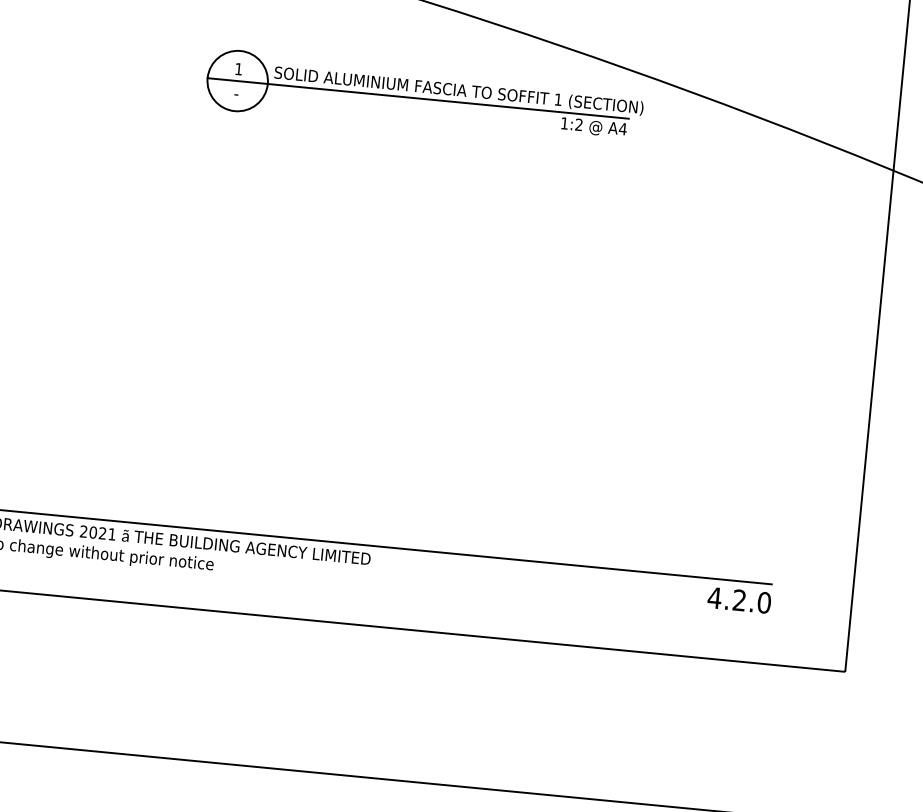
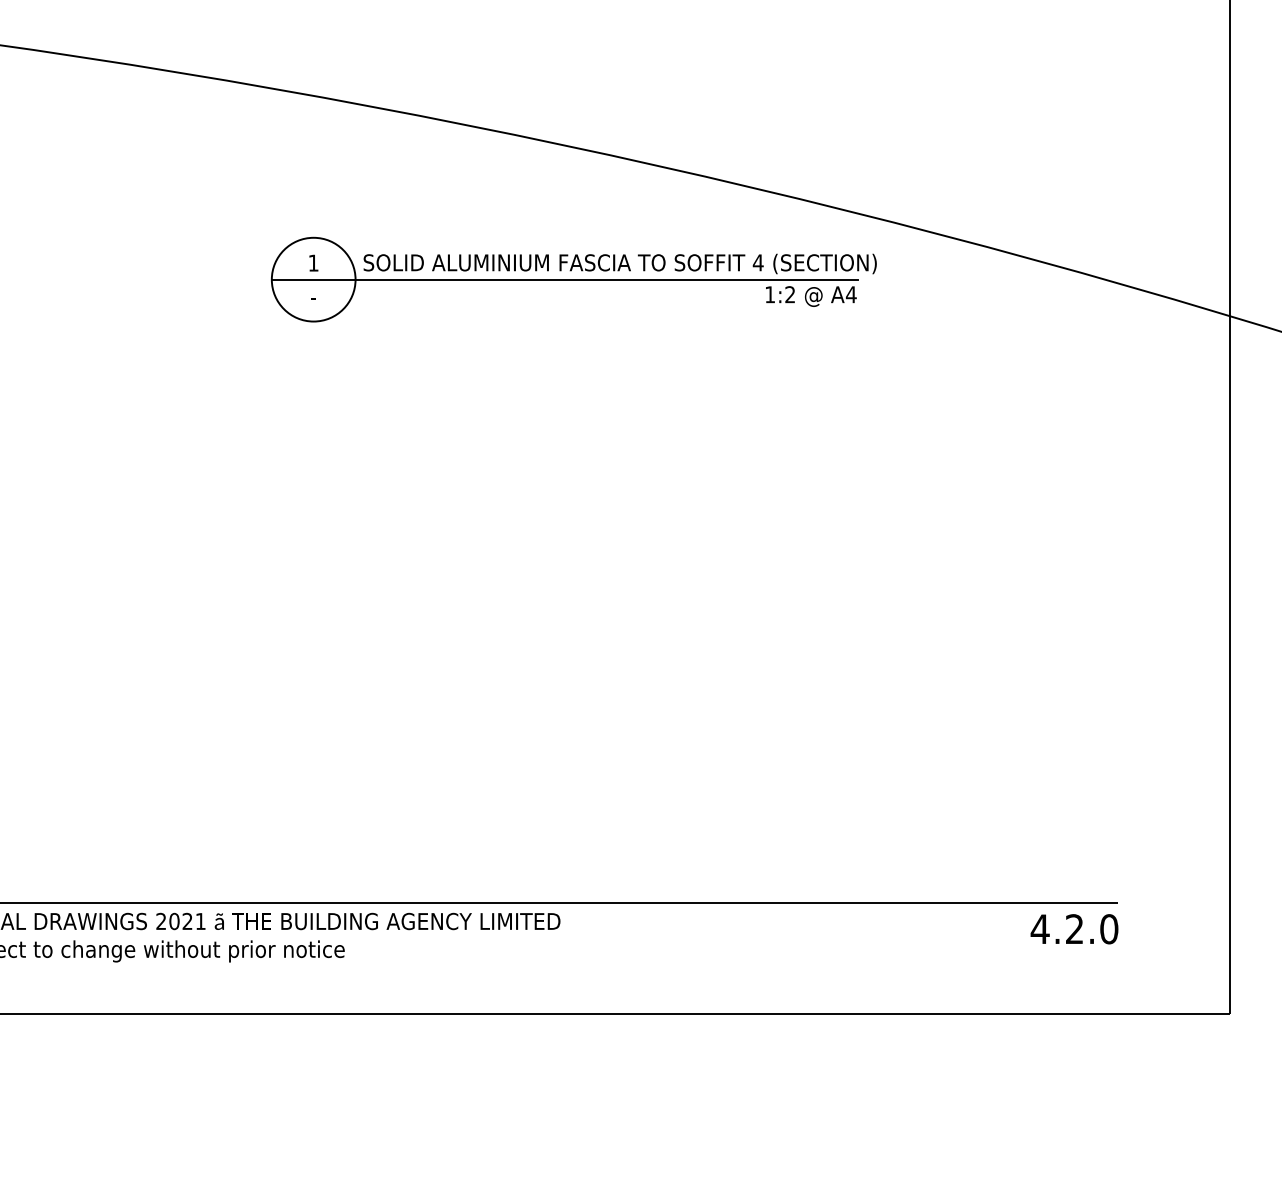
text: (557, 99) -> (757, 262), 1 -> 4

